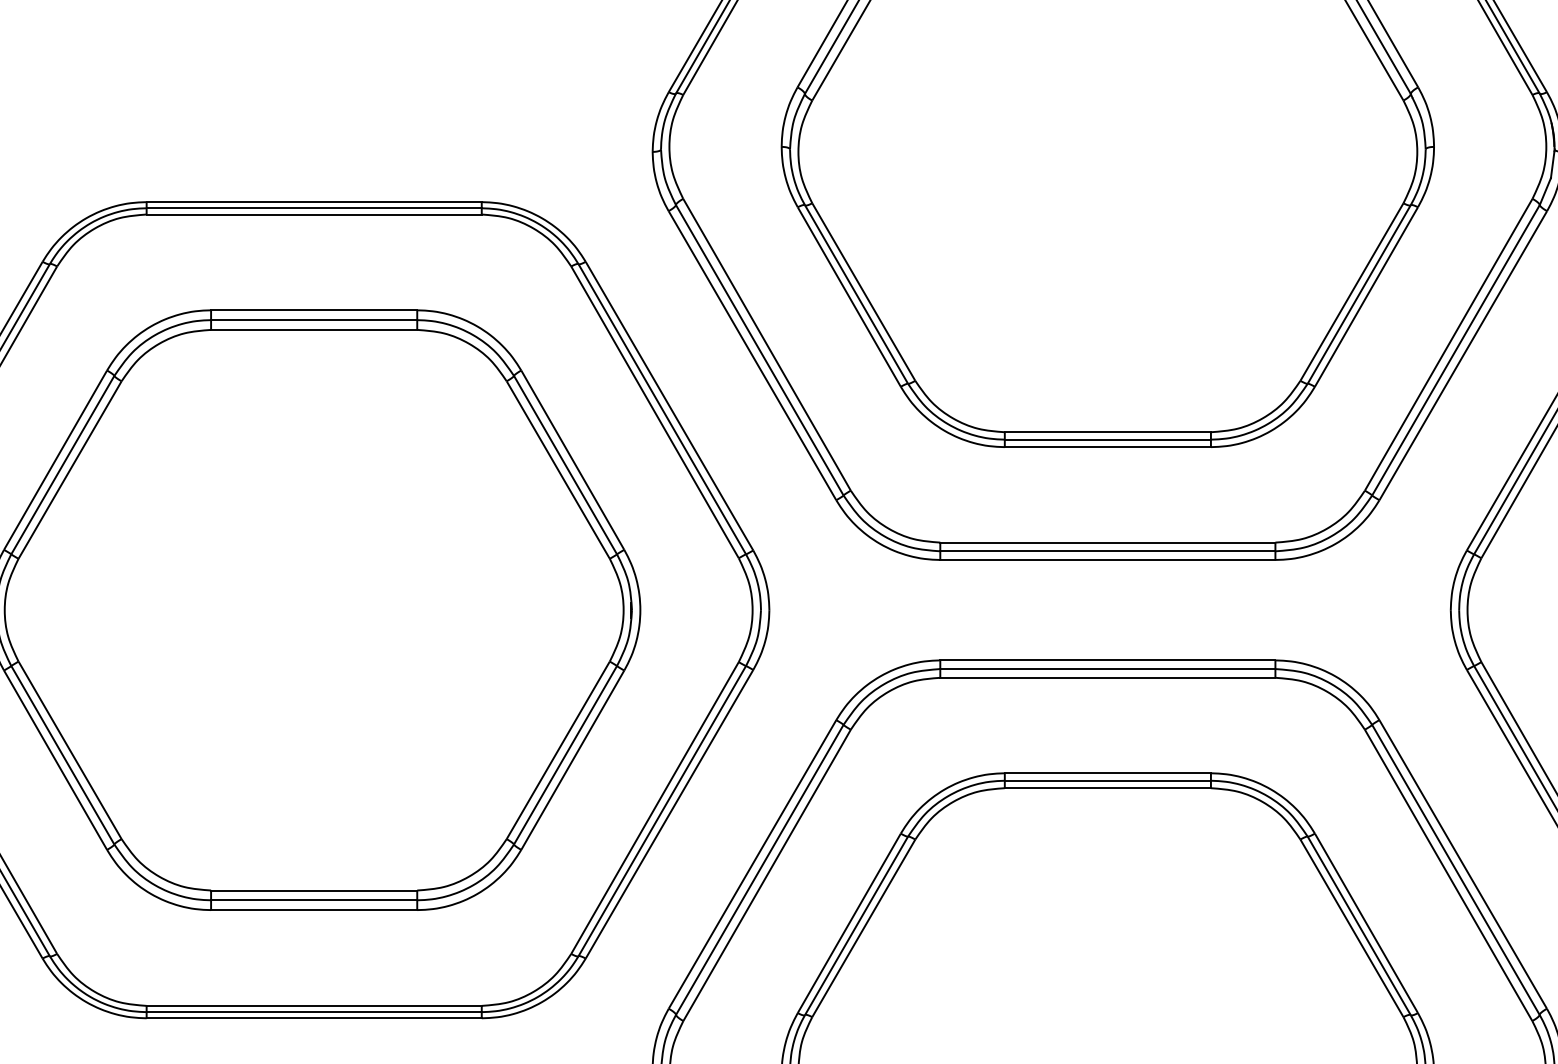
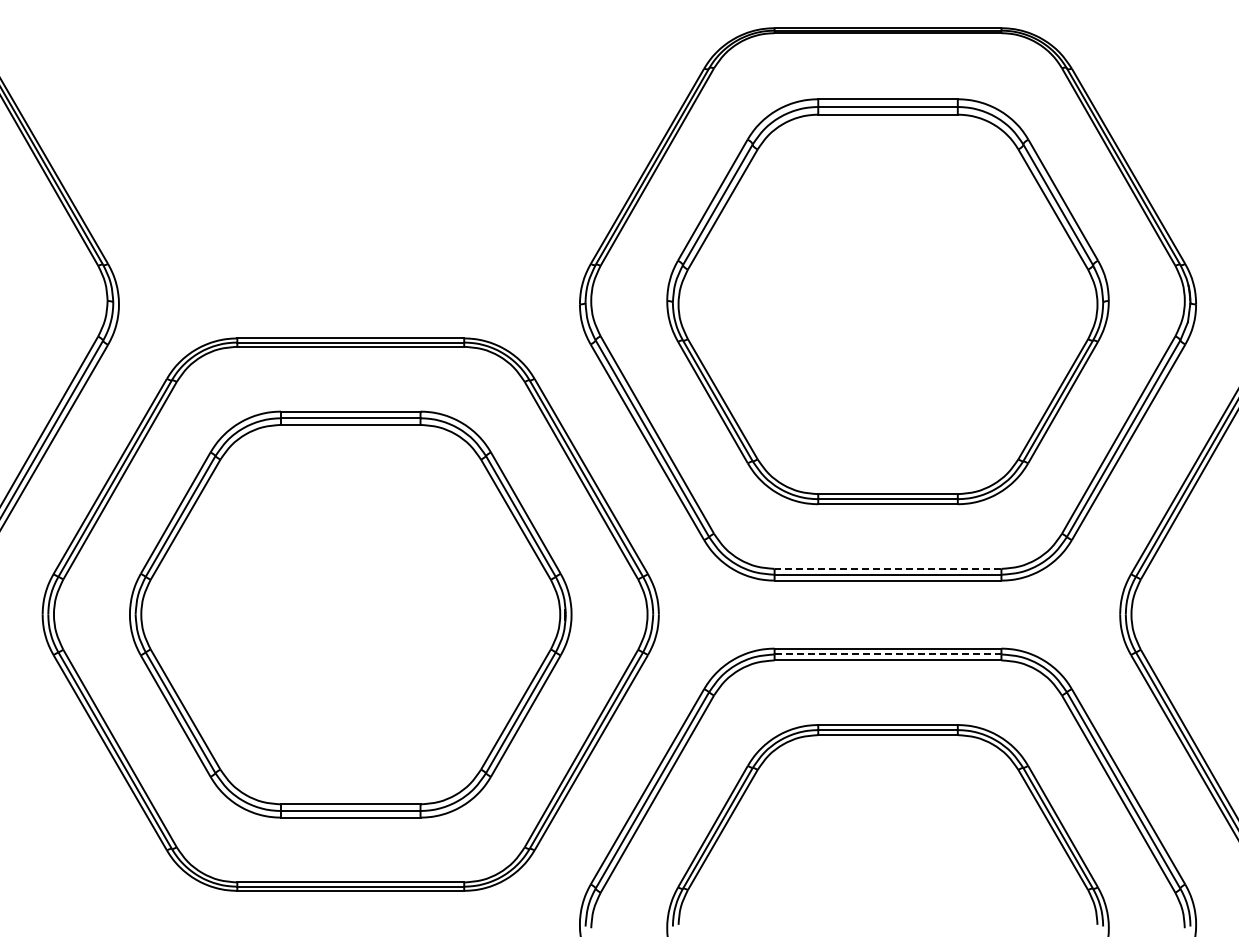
line: (1107, 542) -> (887, 568), solid -> dashed
line: (1108, 669) -> (888, 654), solid -> dashed

